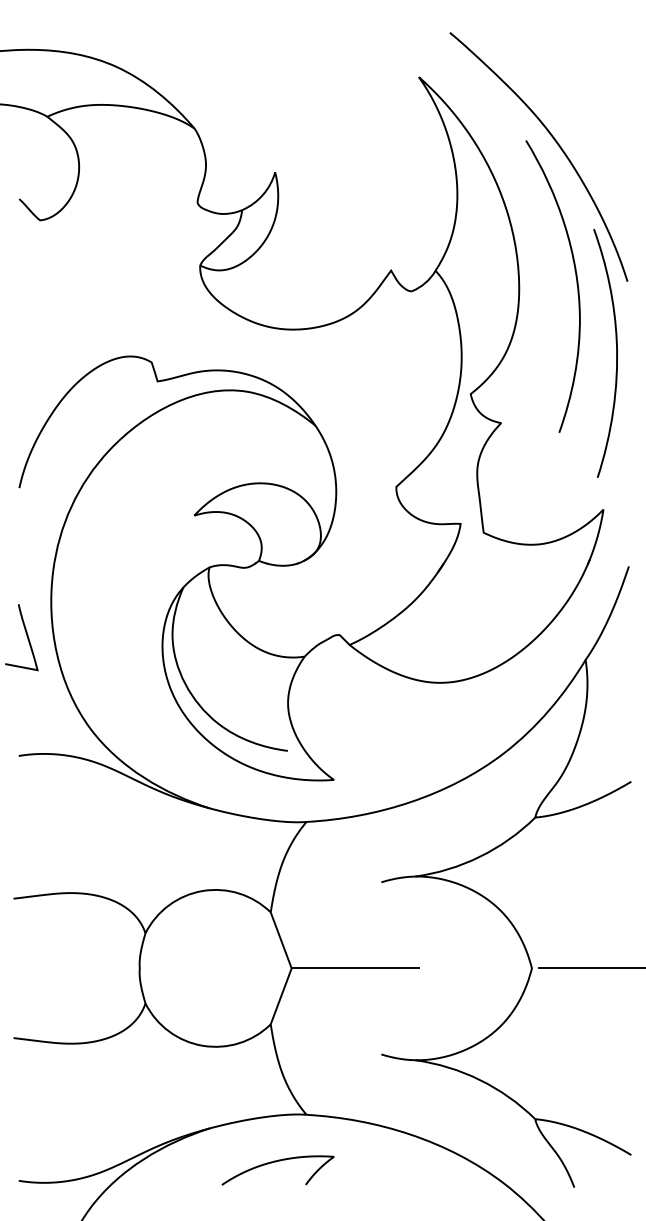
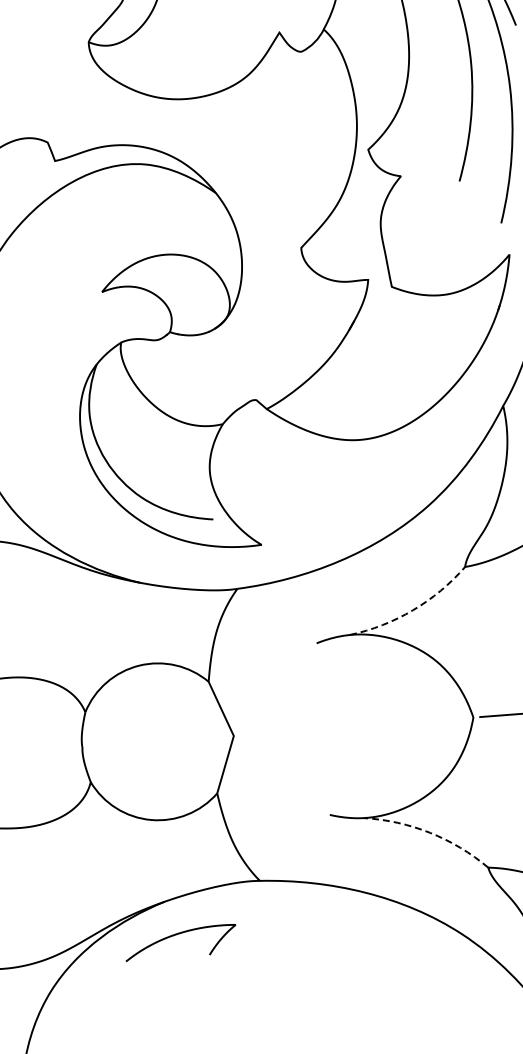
arc: (480, 856) -> (413, 609), solid -> dashed
line: (355, 968) -> (297, 731), removed
arc: (480, 1080) -> (430, 833), solid -> dashed
curve: (276, 1162) -> (178, 934), moved

